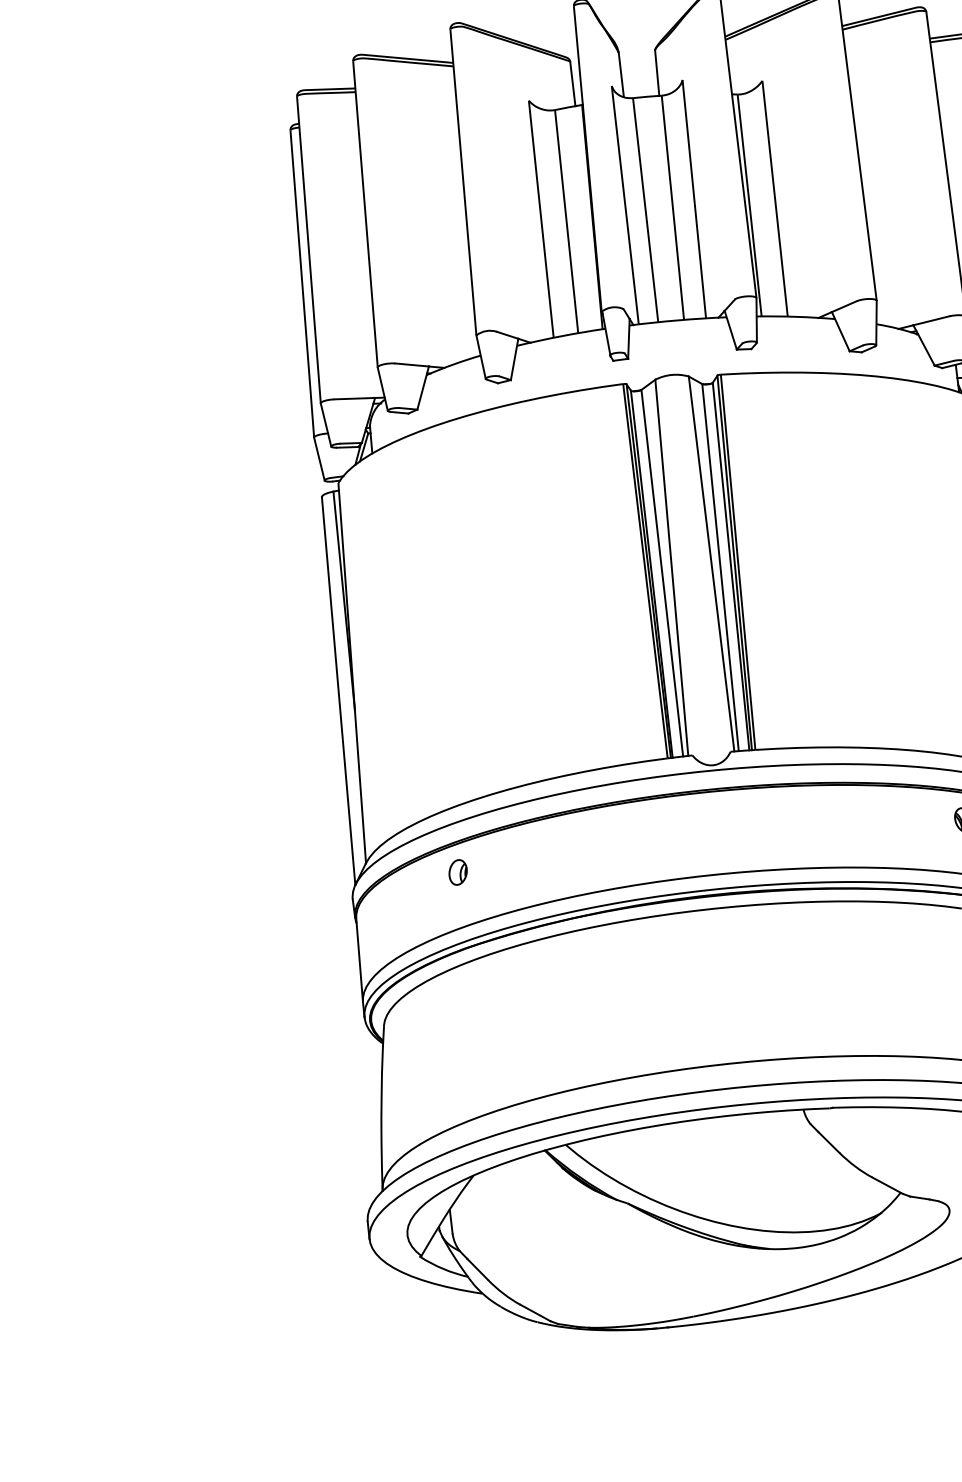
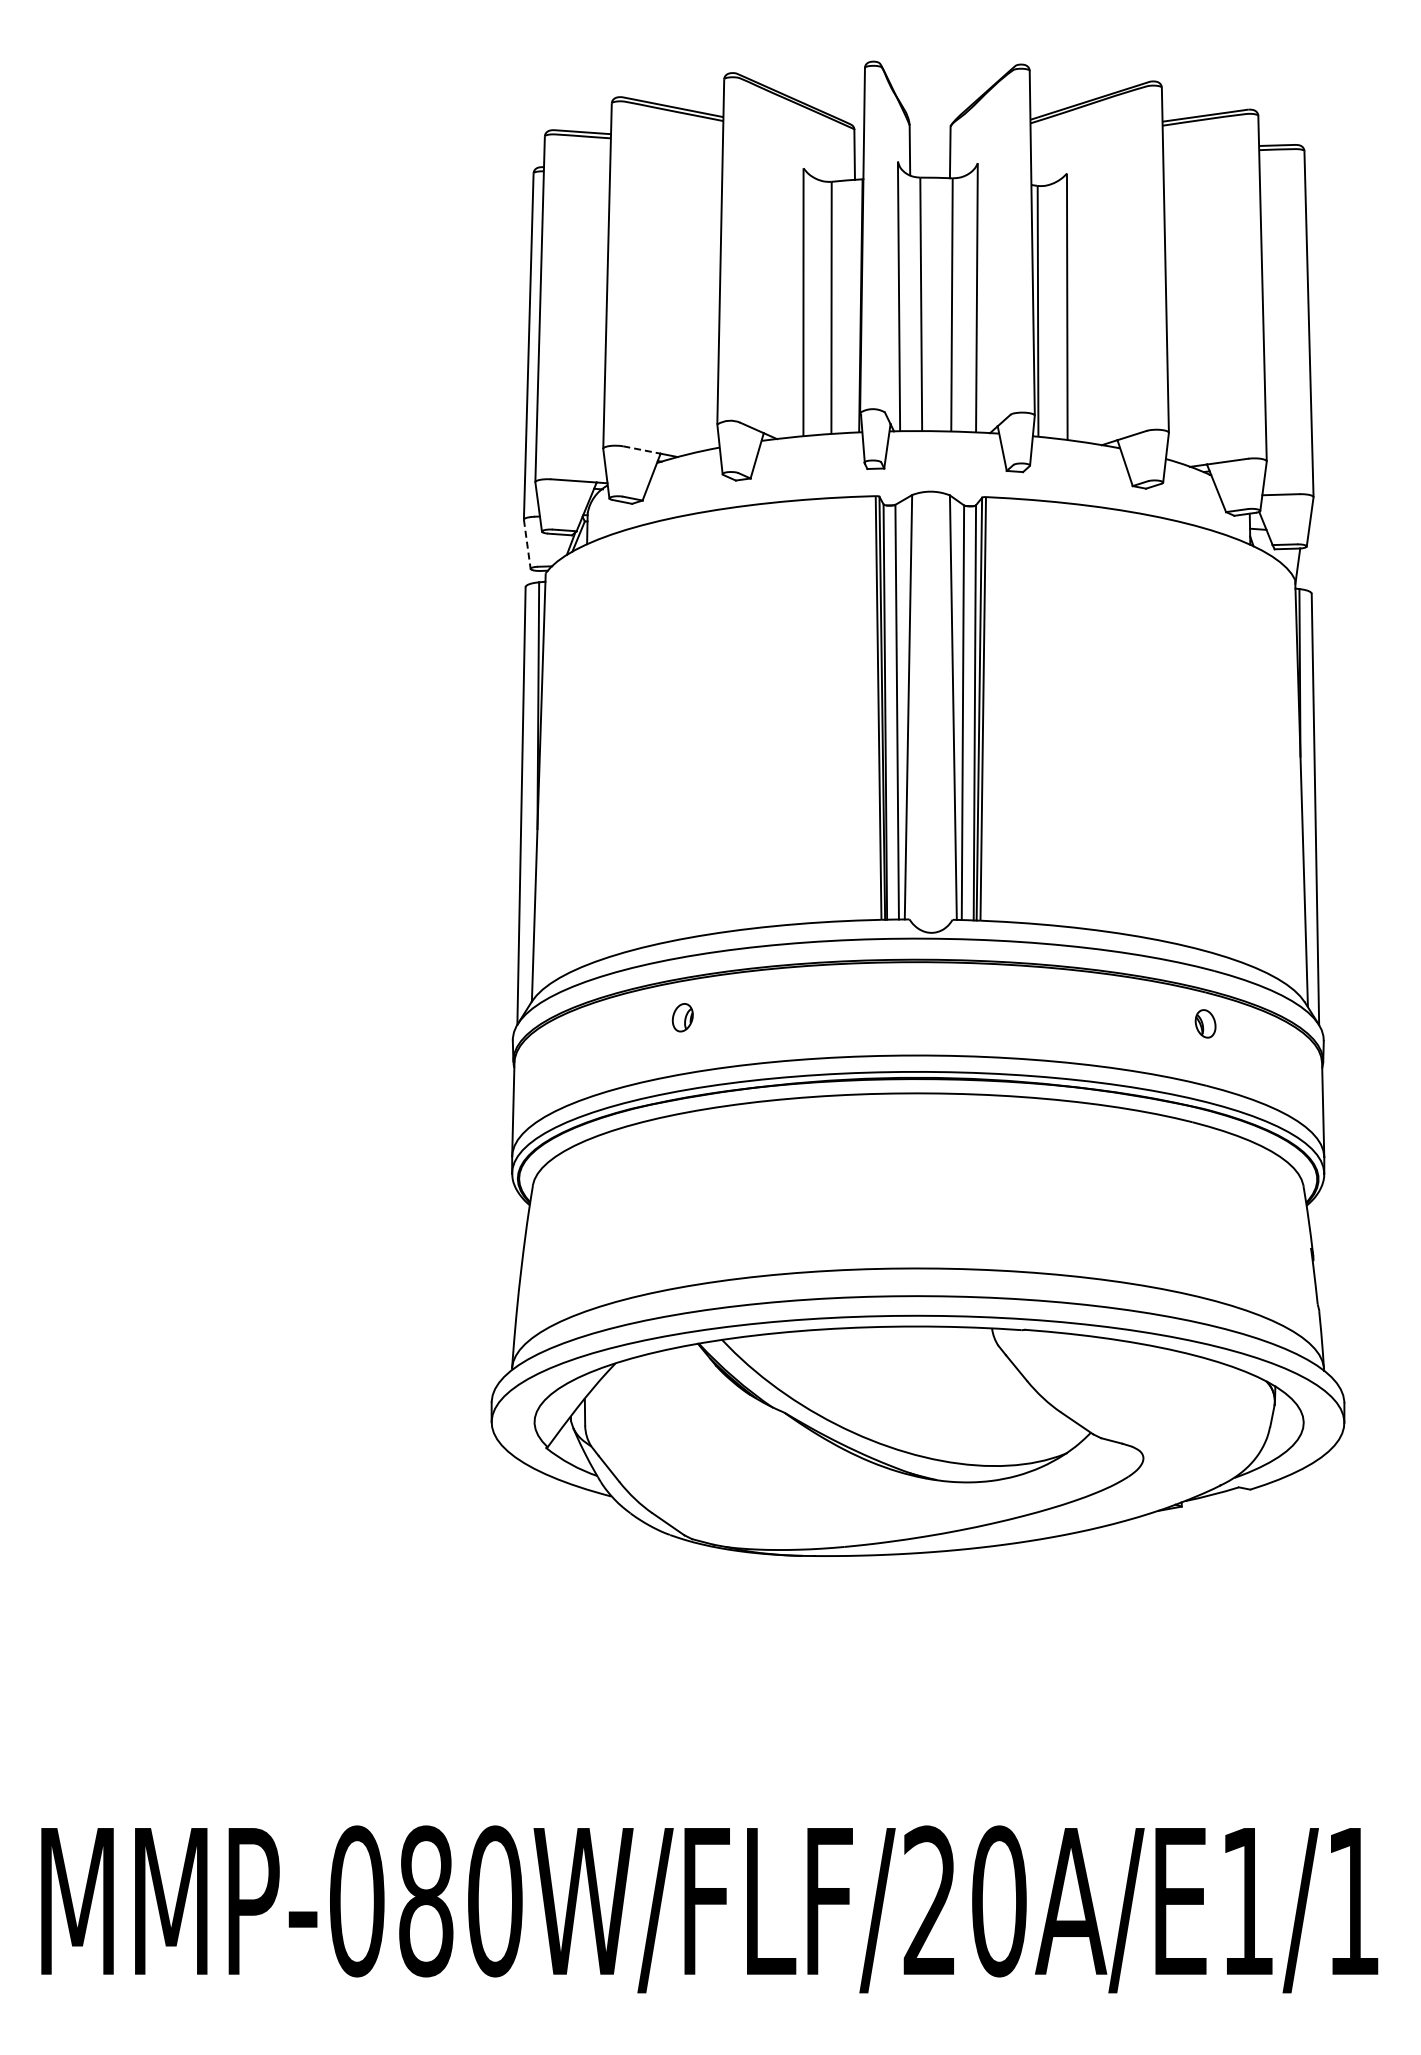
line: (411, 365) -> (641, 450), solid -> dashed
line: (319, 459) -> (527, 544), solid -> dashed
part: (457, 872) -> (682, 1017), moved

